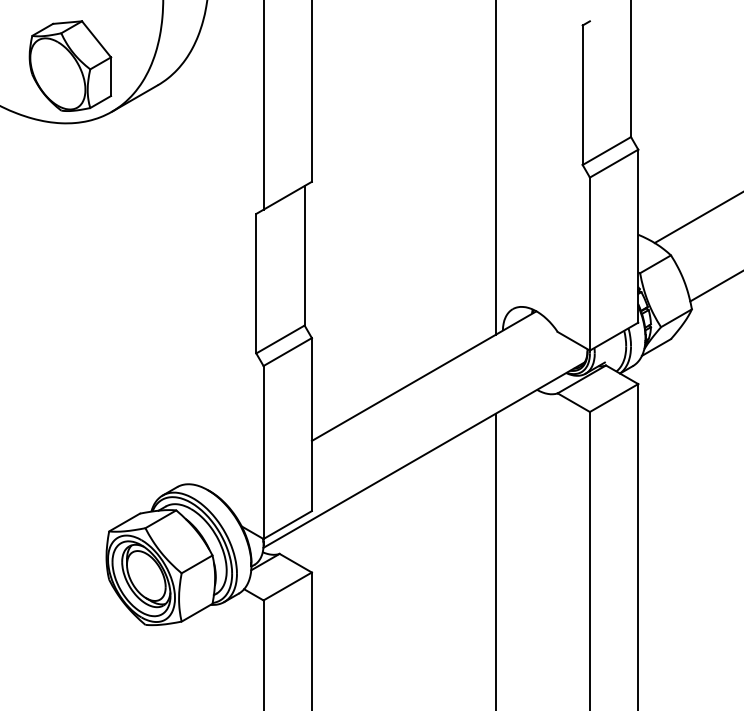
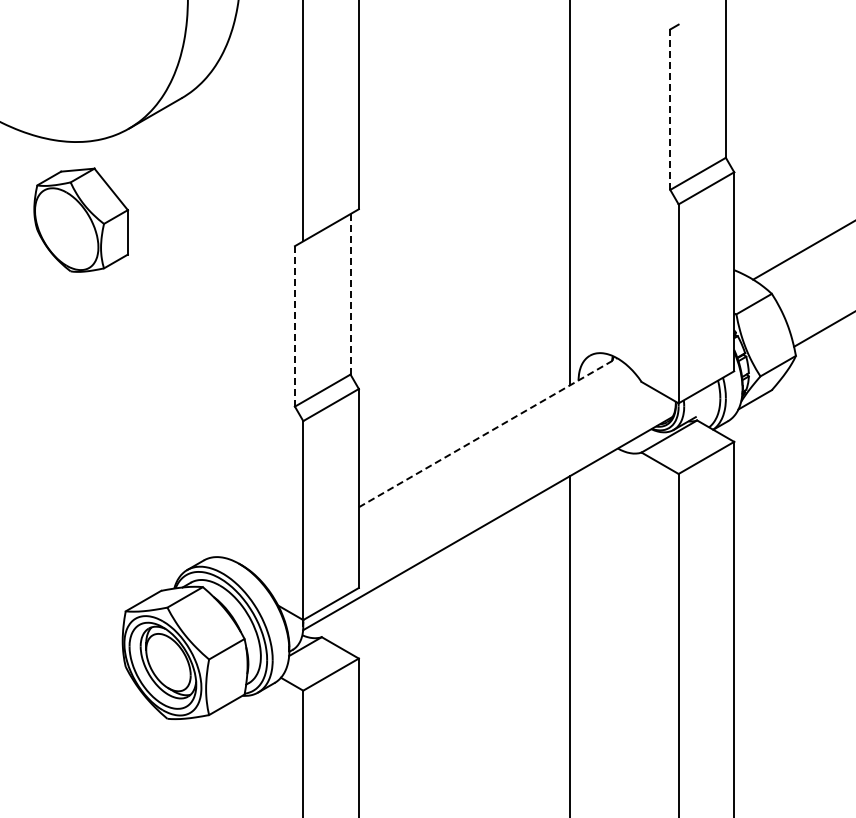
part: (69, 65) -> (80, 219), moved
line: (582, 95) -> (670, 109), solid -> dashed
line: (304, 255) -> (350, 293), solid -> dashed
line: (255, 282) -> (294, 325), solid -> dashed
line: (424, 375) -> (488, 432), solid -> dashed

